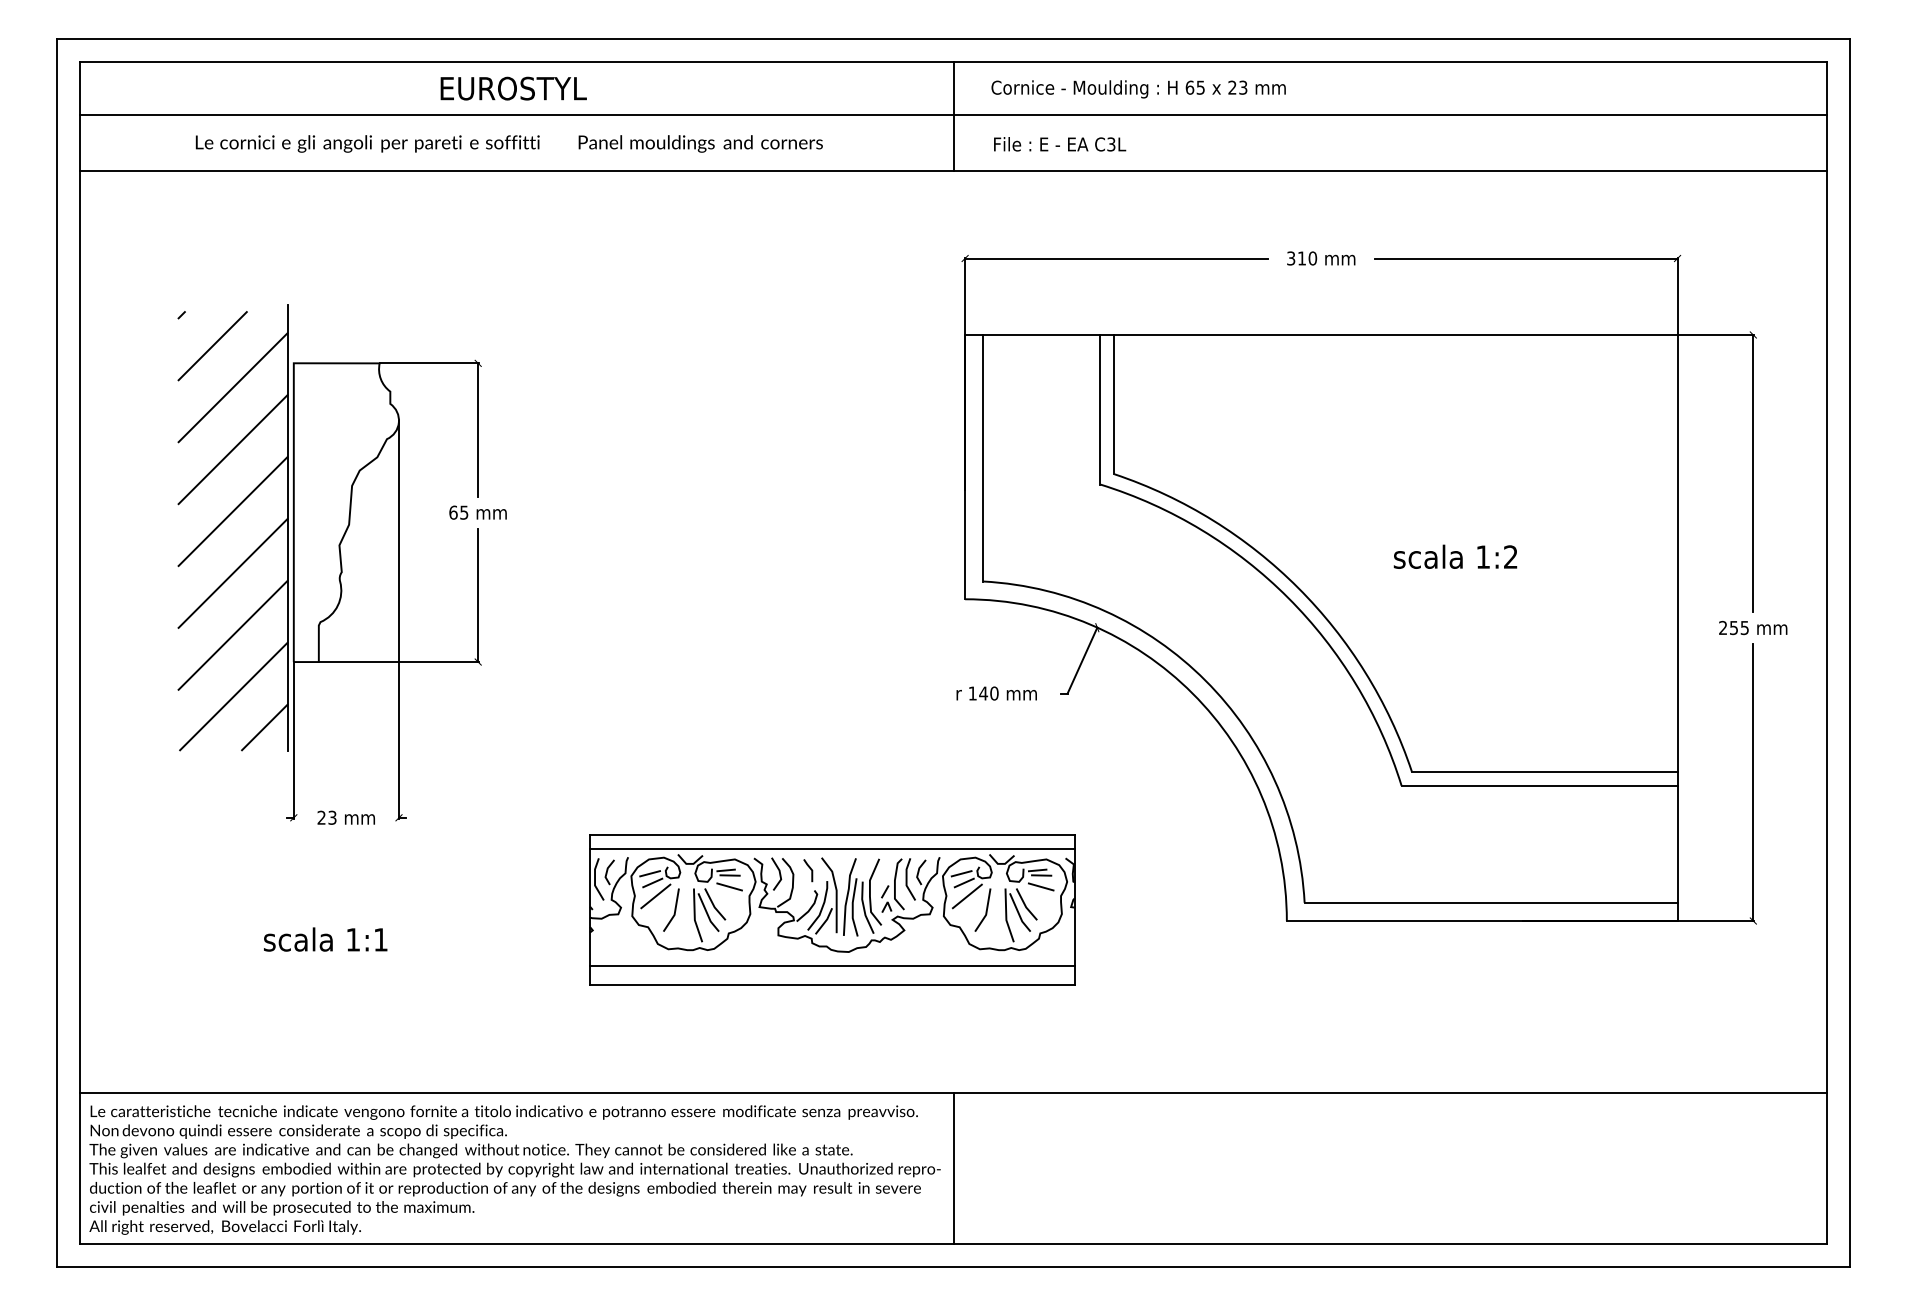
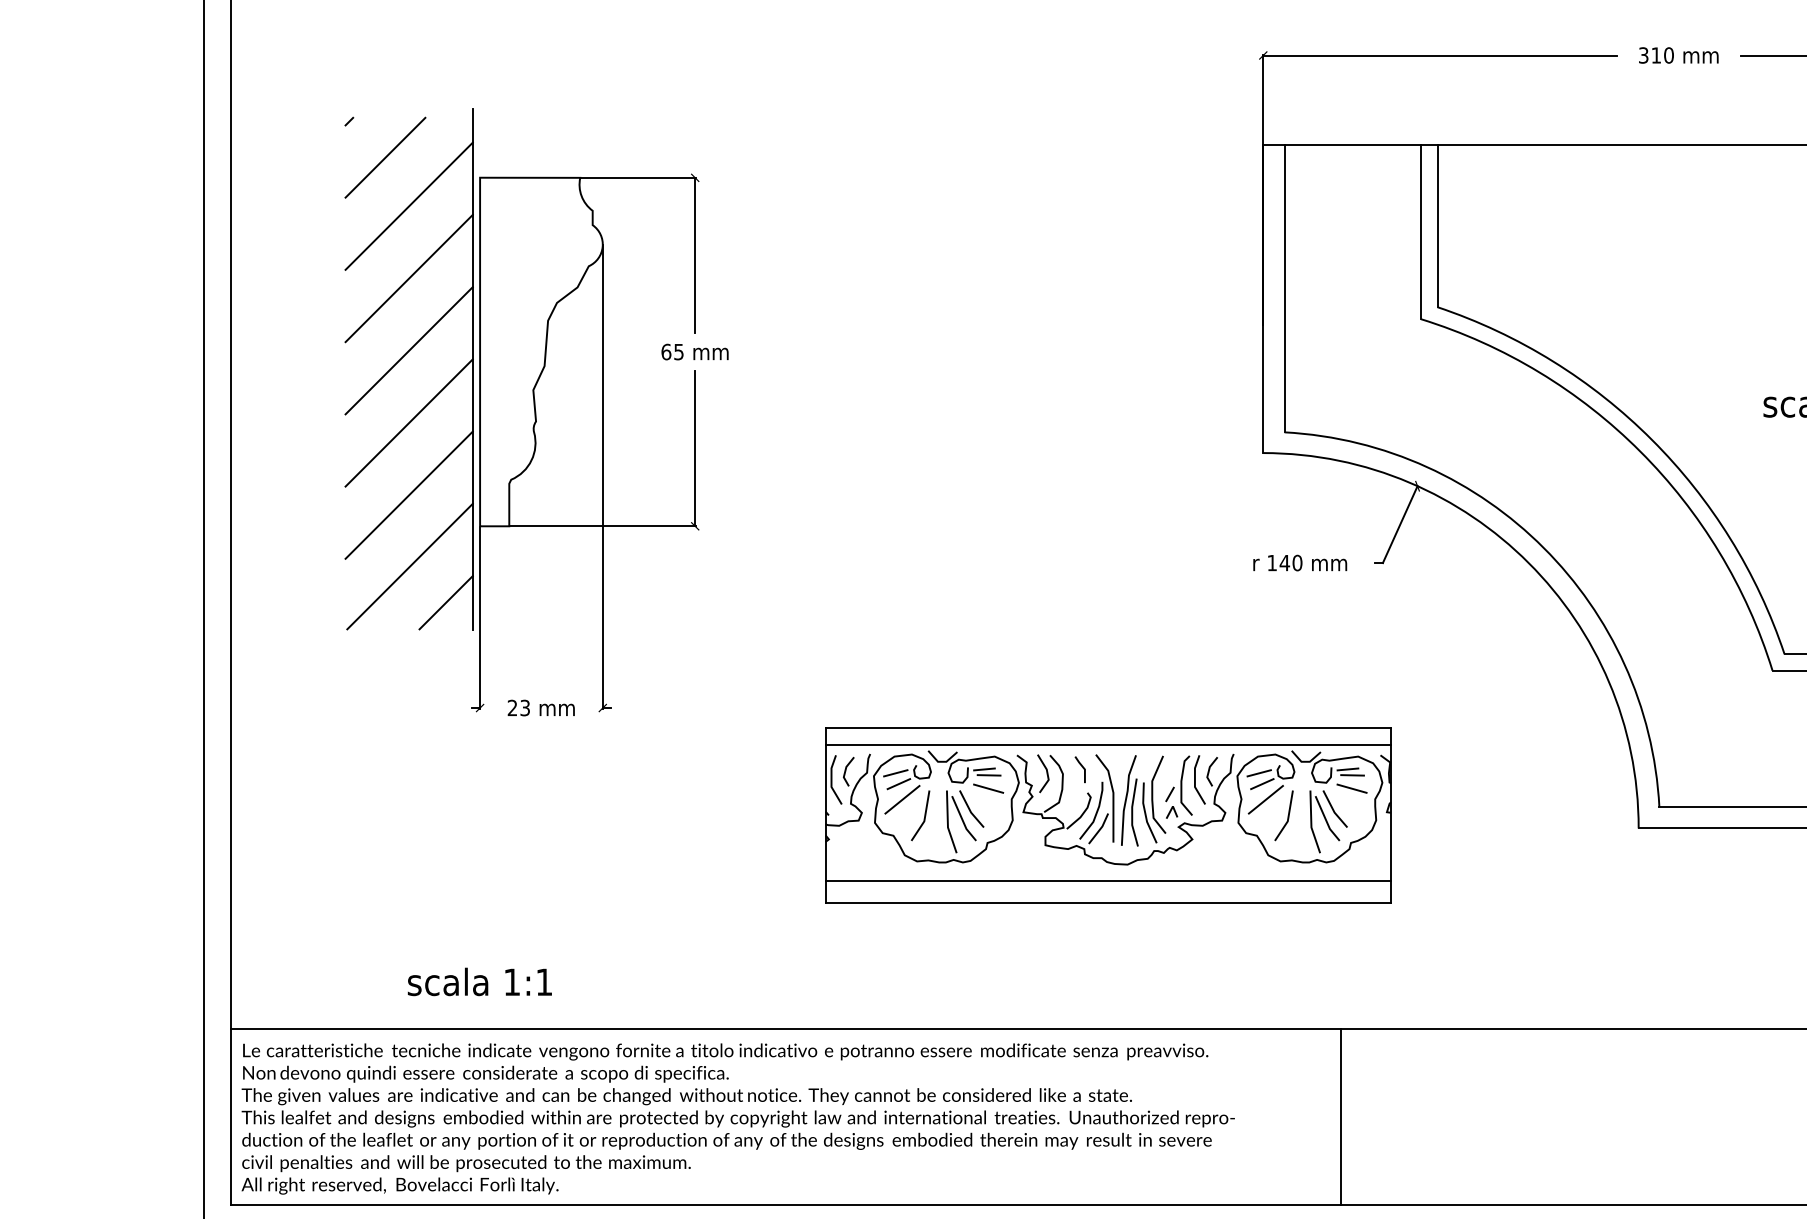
text: (325, 939) -> (479, 981), moved
line: (953, 1167) -> (1340, 1116), moved

